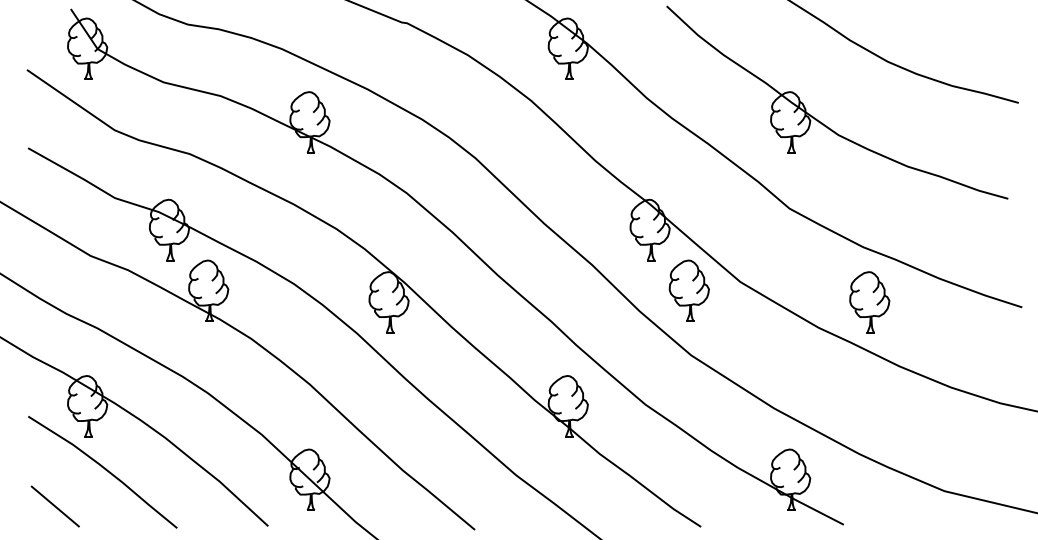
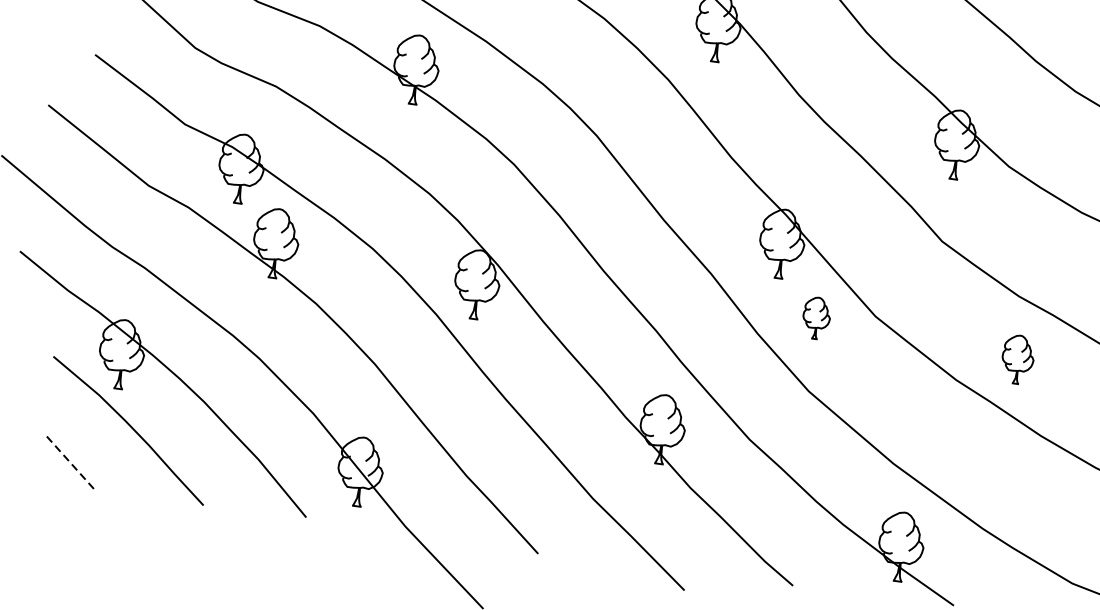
part: (688, 290) -> (815, 317), size x0.6
part: (869, 302) -> (1017, 359), size x0.7
line: (55, 506) -> (70, 462), solid -> dashed

